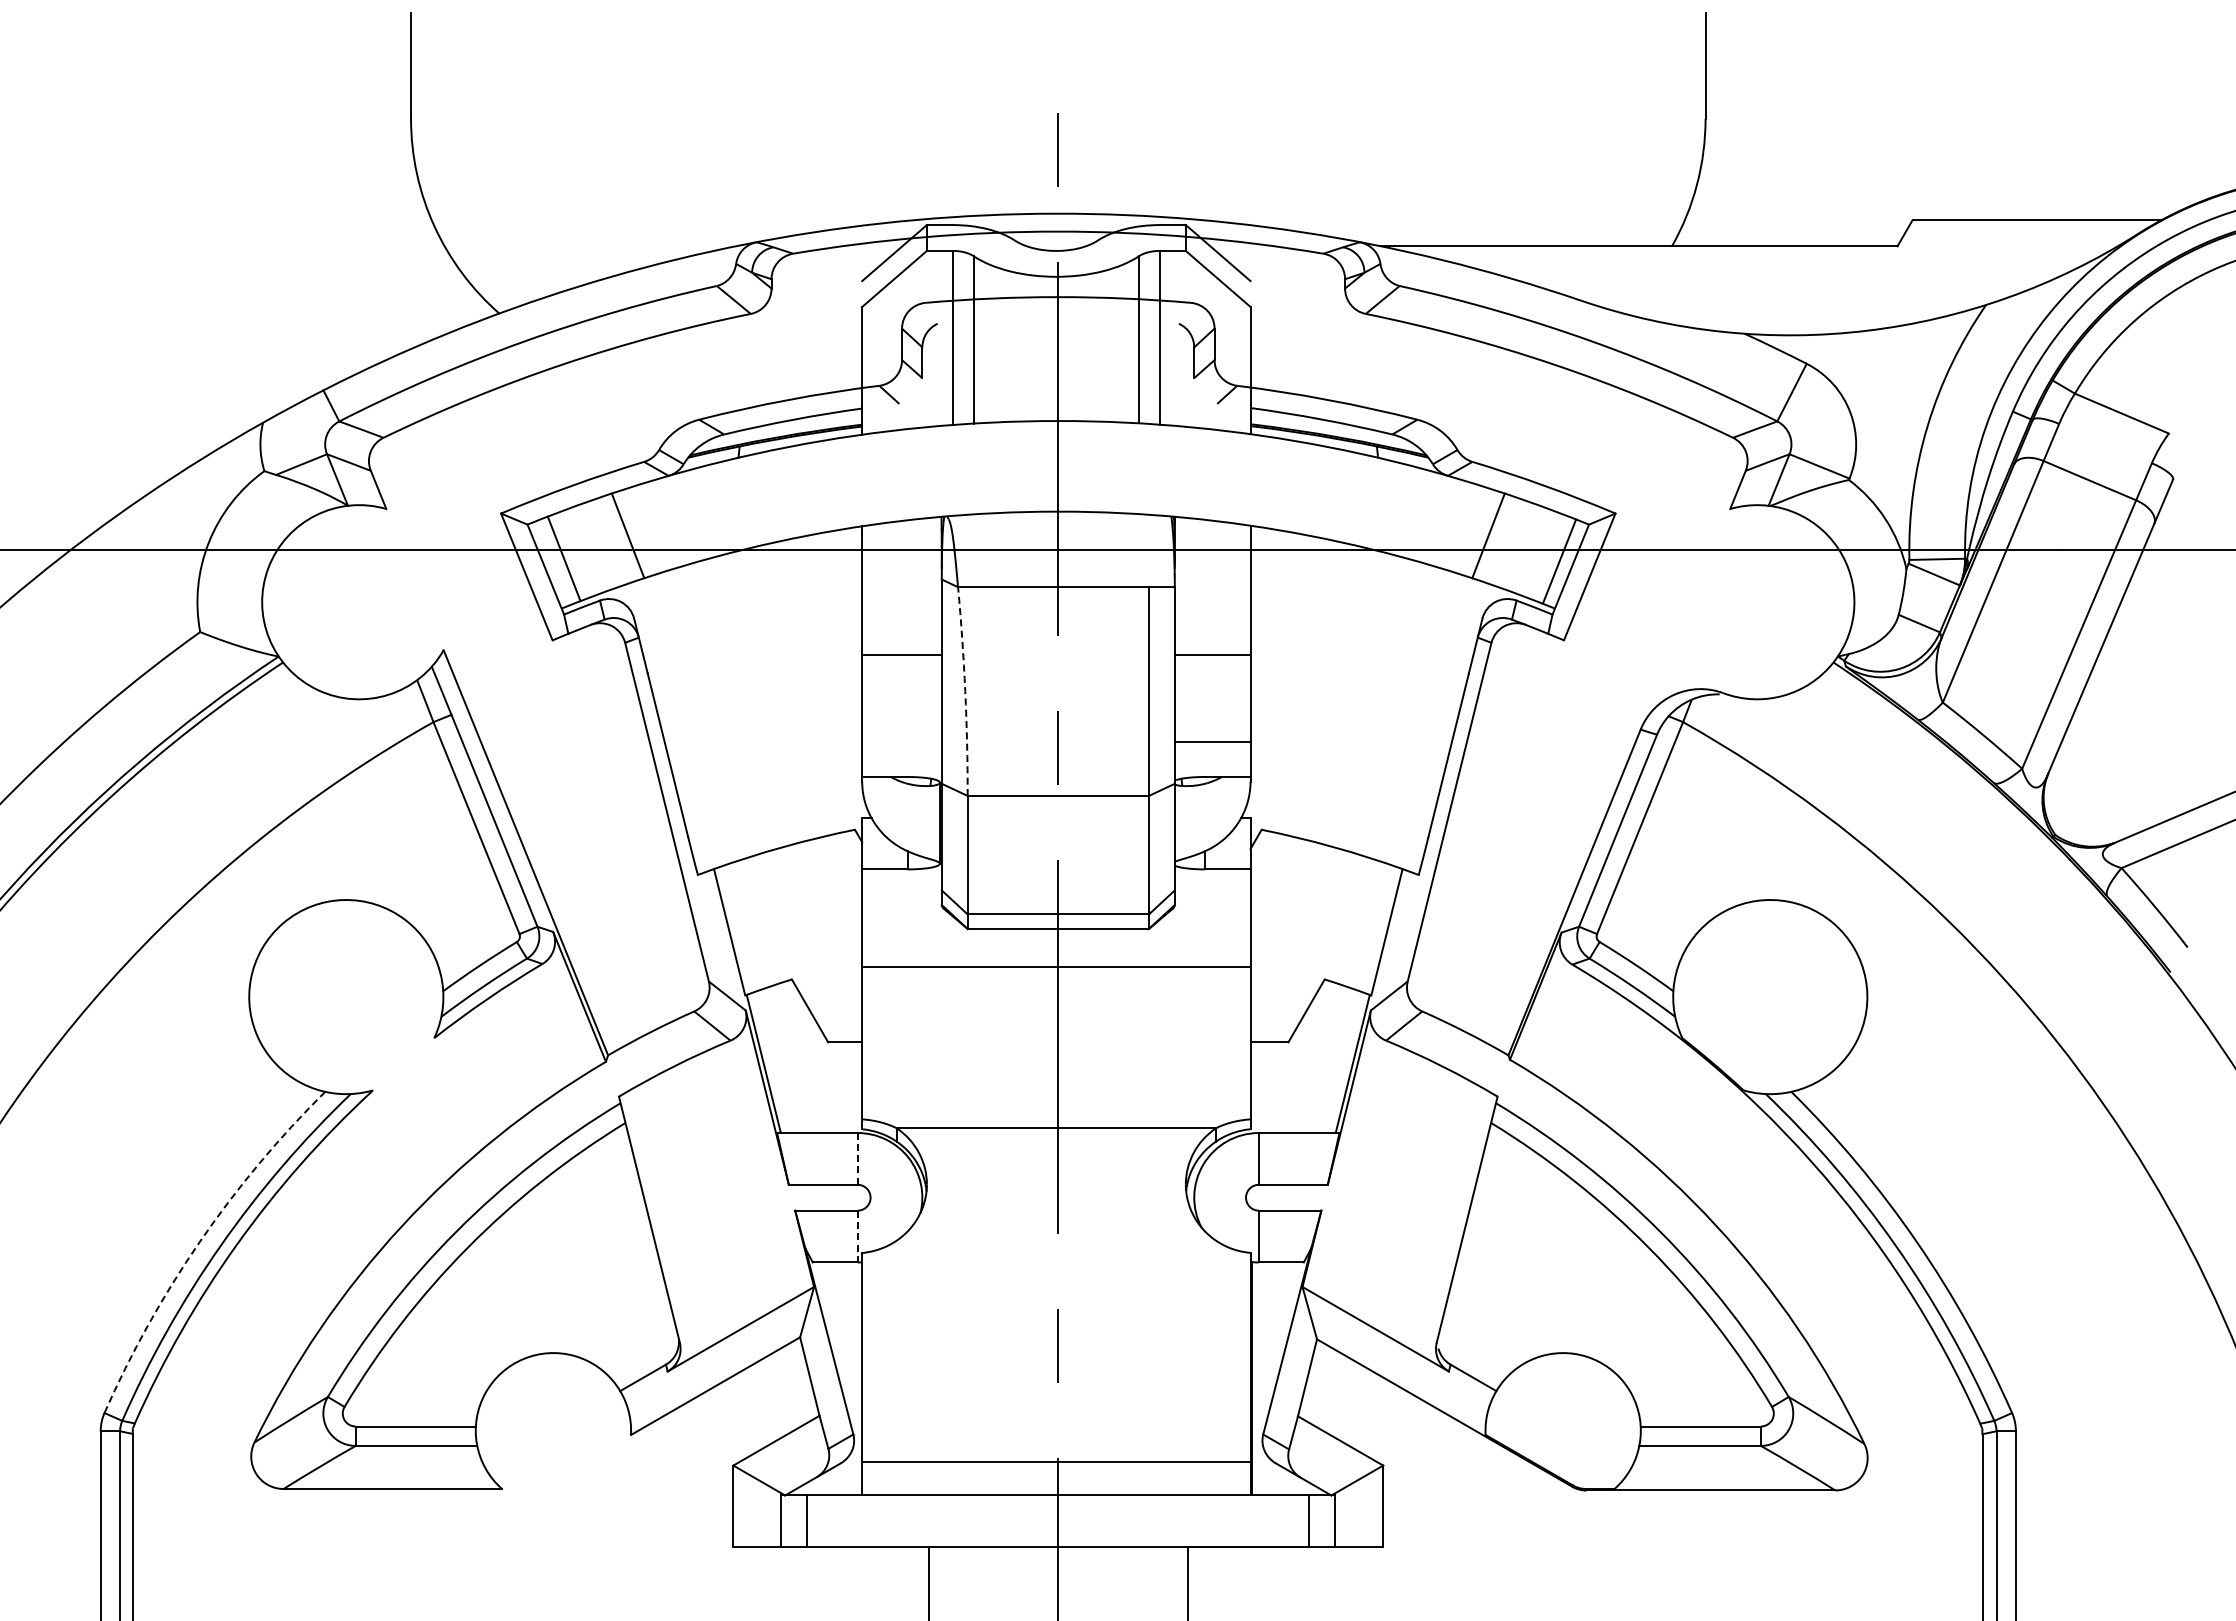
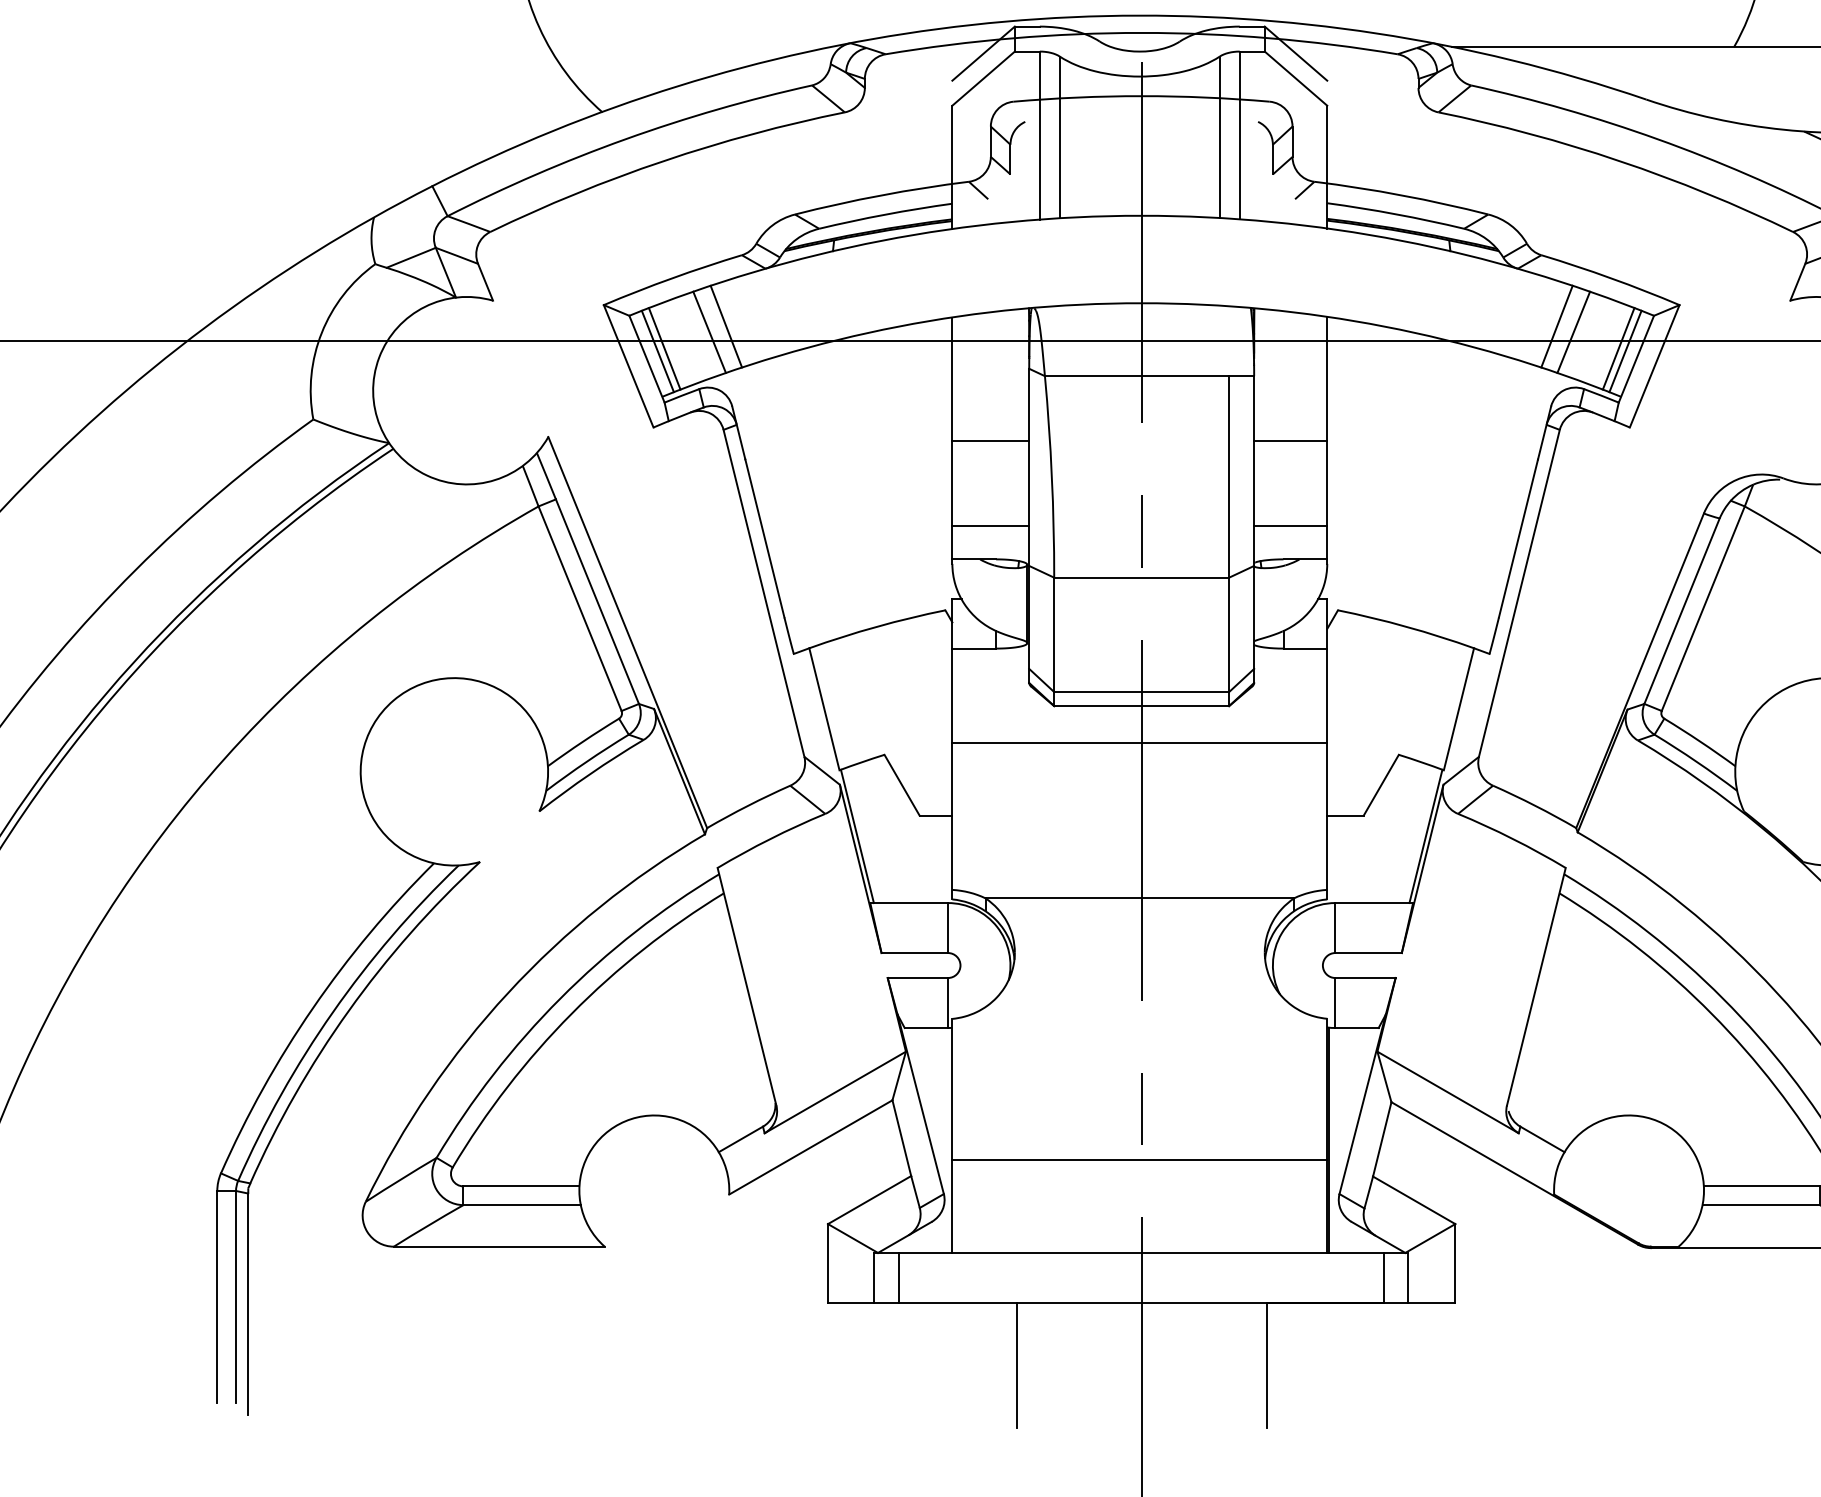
line: (610, 541) -> (709, 332), added
line: (1505, 541) -> (1573, 332), added
line: (1552, 558) -> (1618, 348), added
line: (556, 561) -> (657, 351), added
arc: (965, 691) -> (1052, 476), dashed -> solid
line: (901, 742) -> (990, 526), added
line: (857, 1158) -> (947, 927), dashed -> solid
line: (857, 1236) -> (947, 1002), dashed -> solid
arc: (199, 1242) -> (312, 1008), dashed -> solid
line: (1056, 1461) -> (1139, 1160), moved

